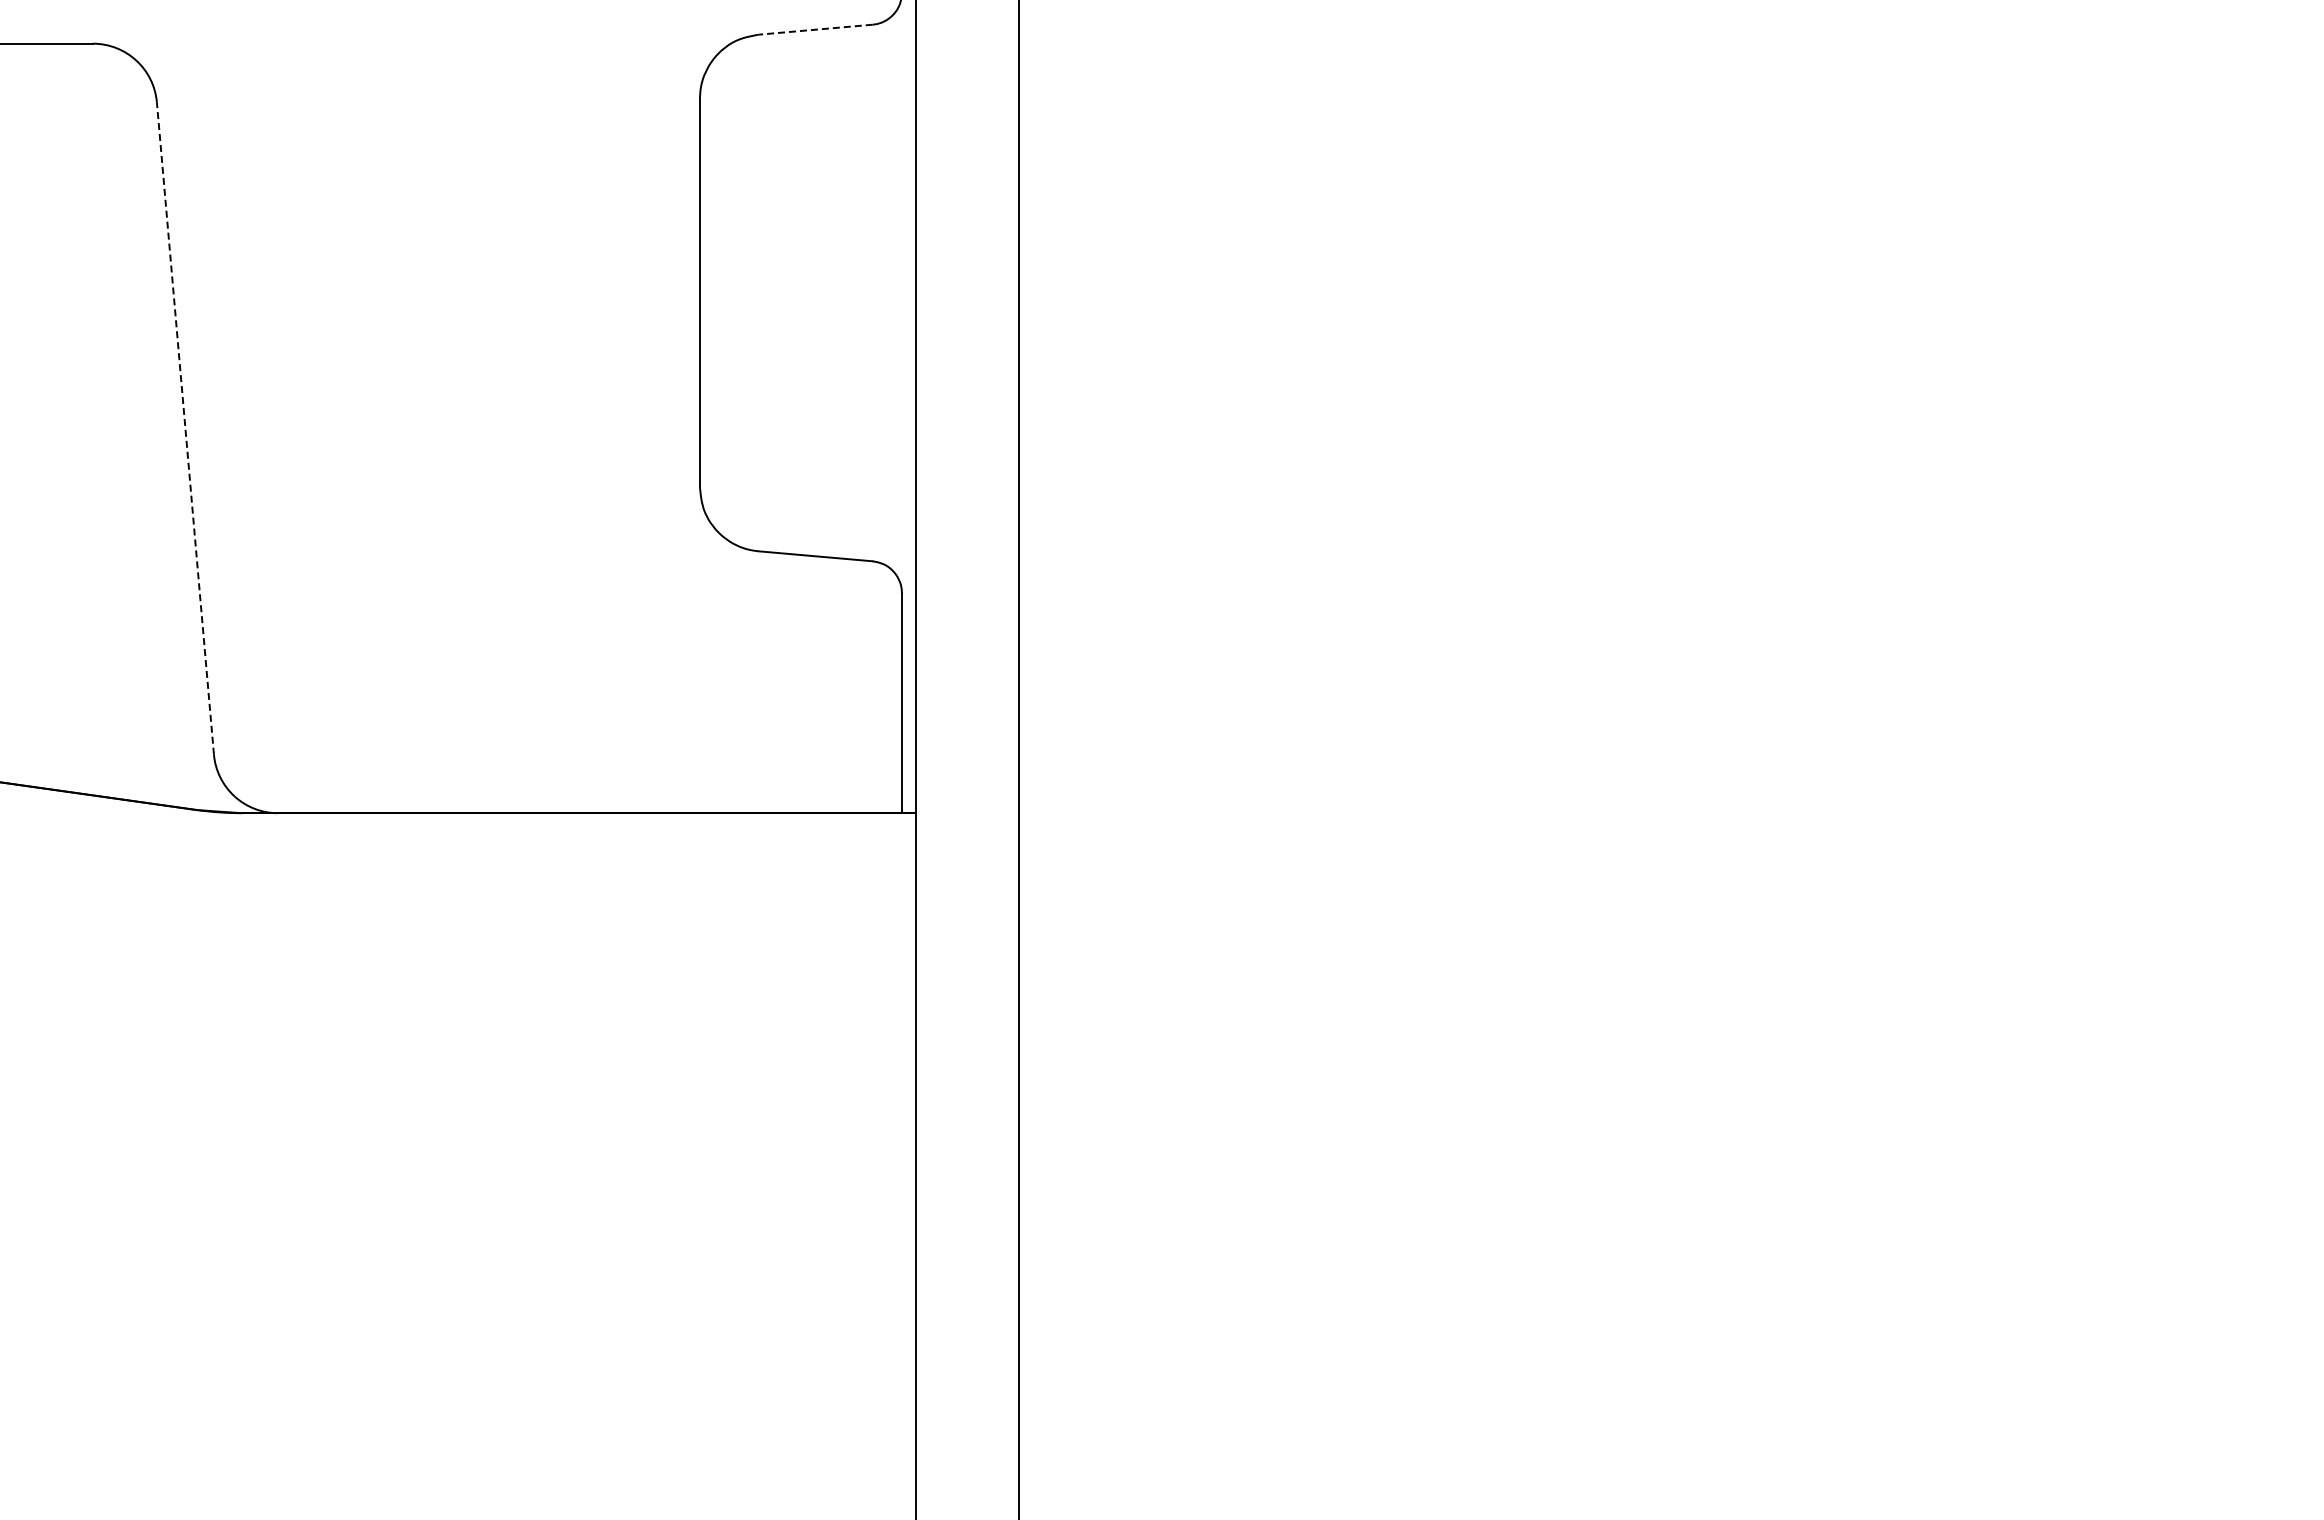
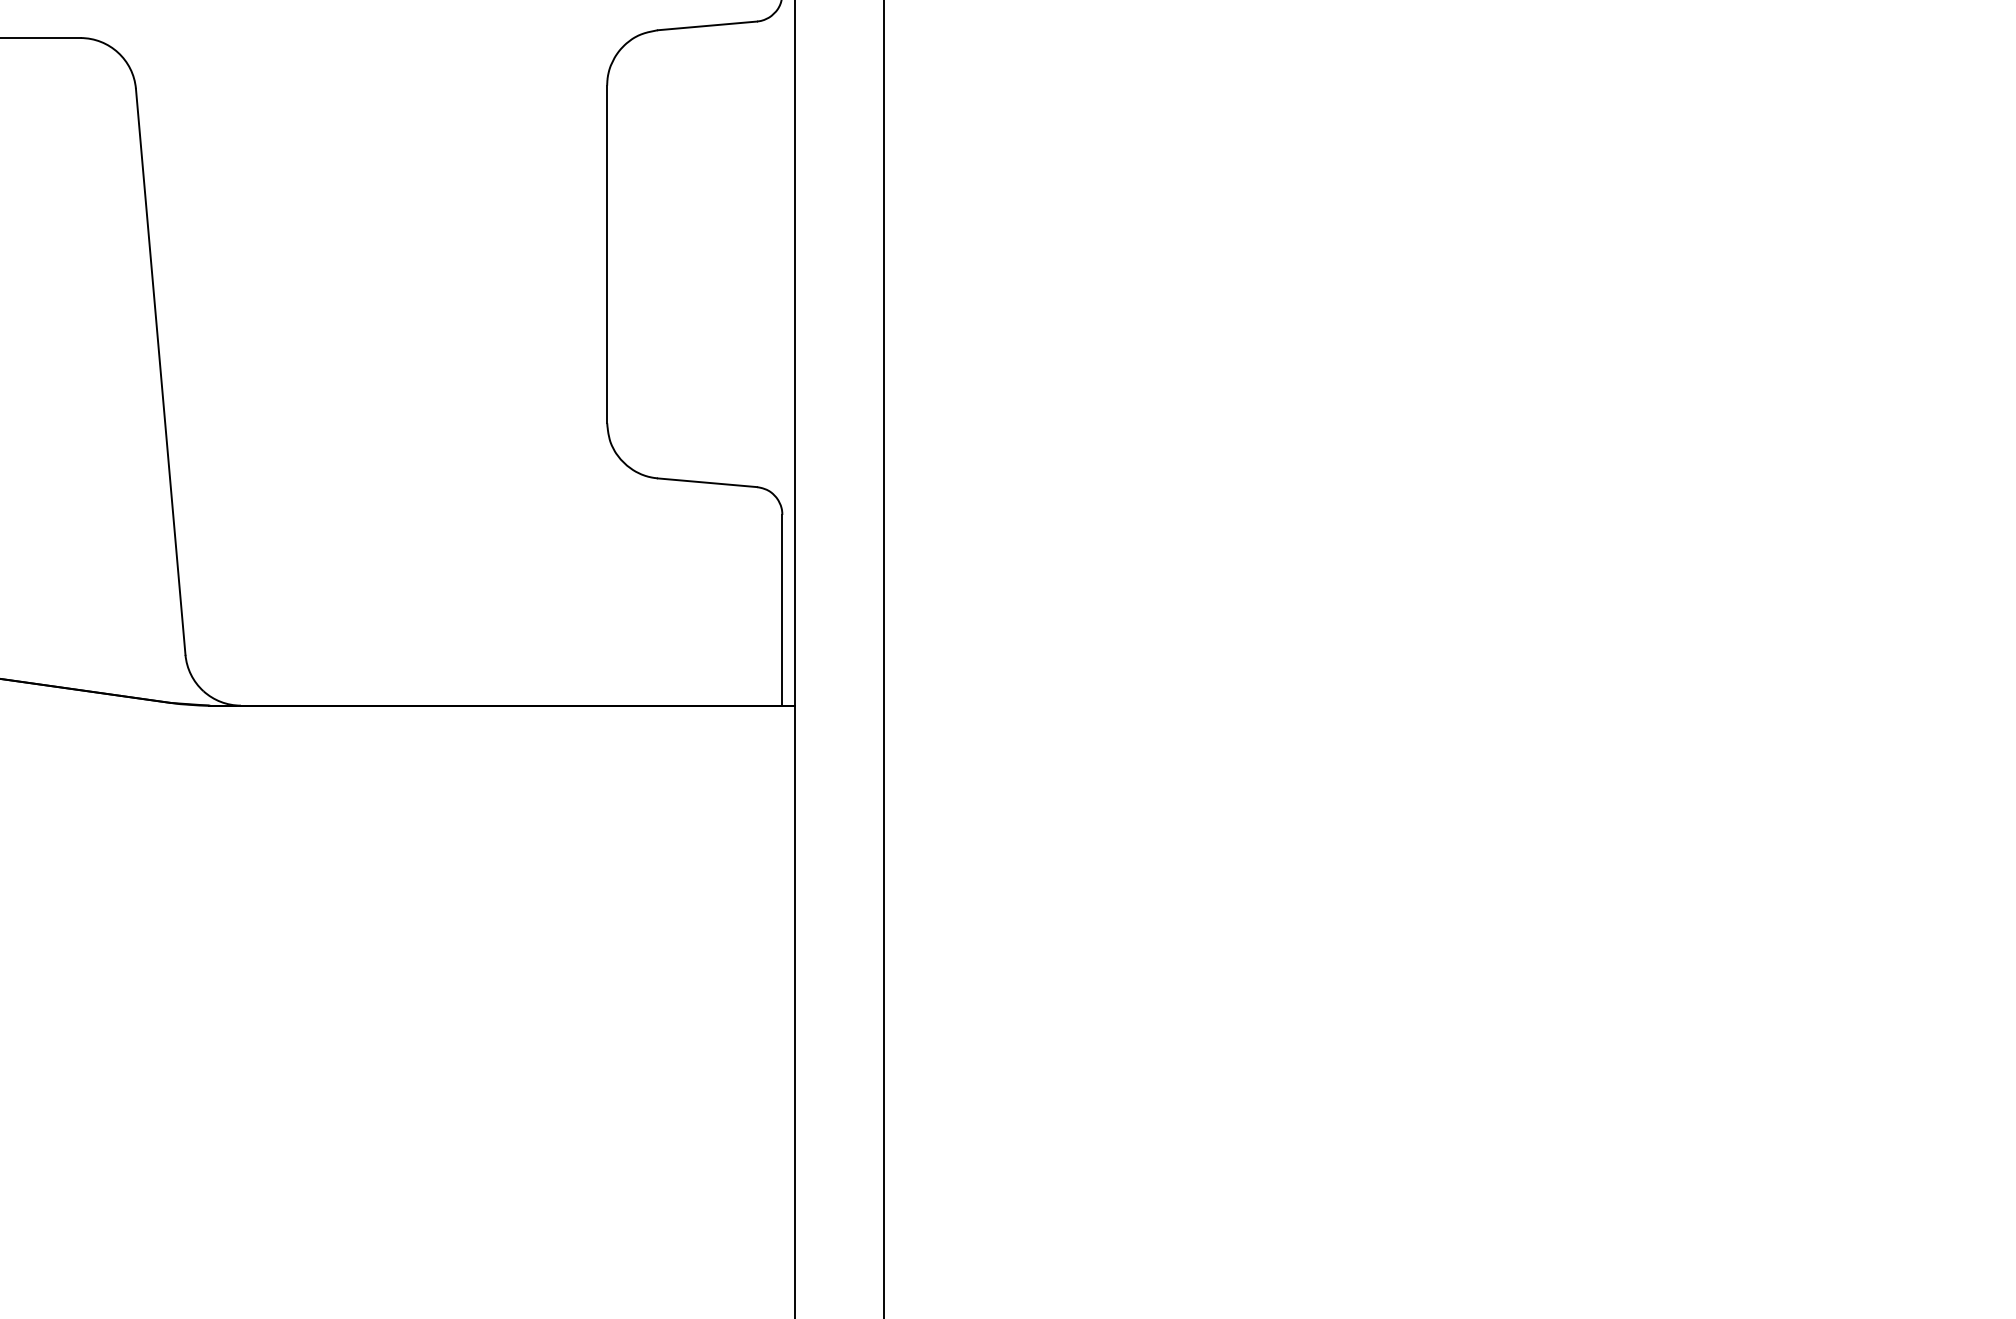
line: (815, 29) -> (707, 25), dashed -> solid
line: (185, 427) -> (160, 371), dashed -> solid

